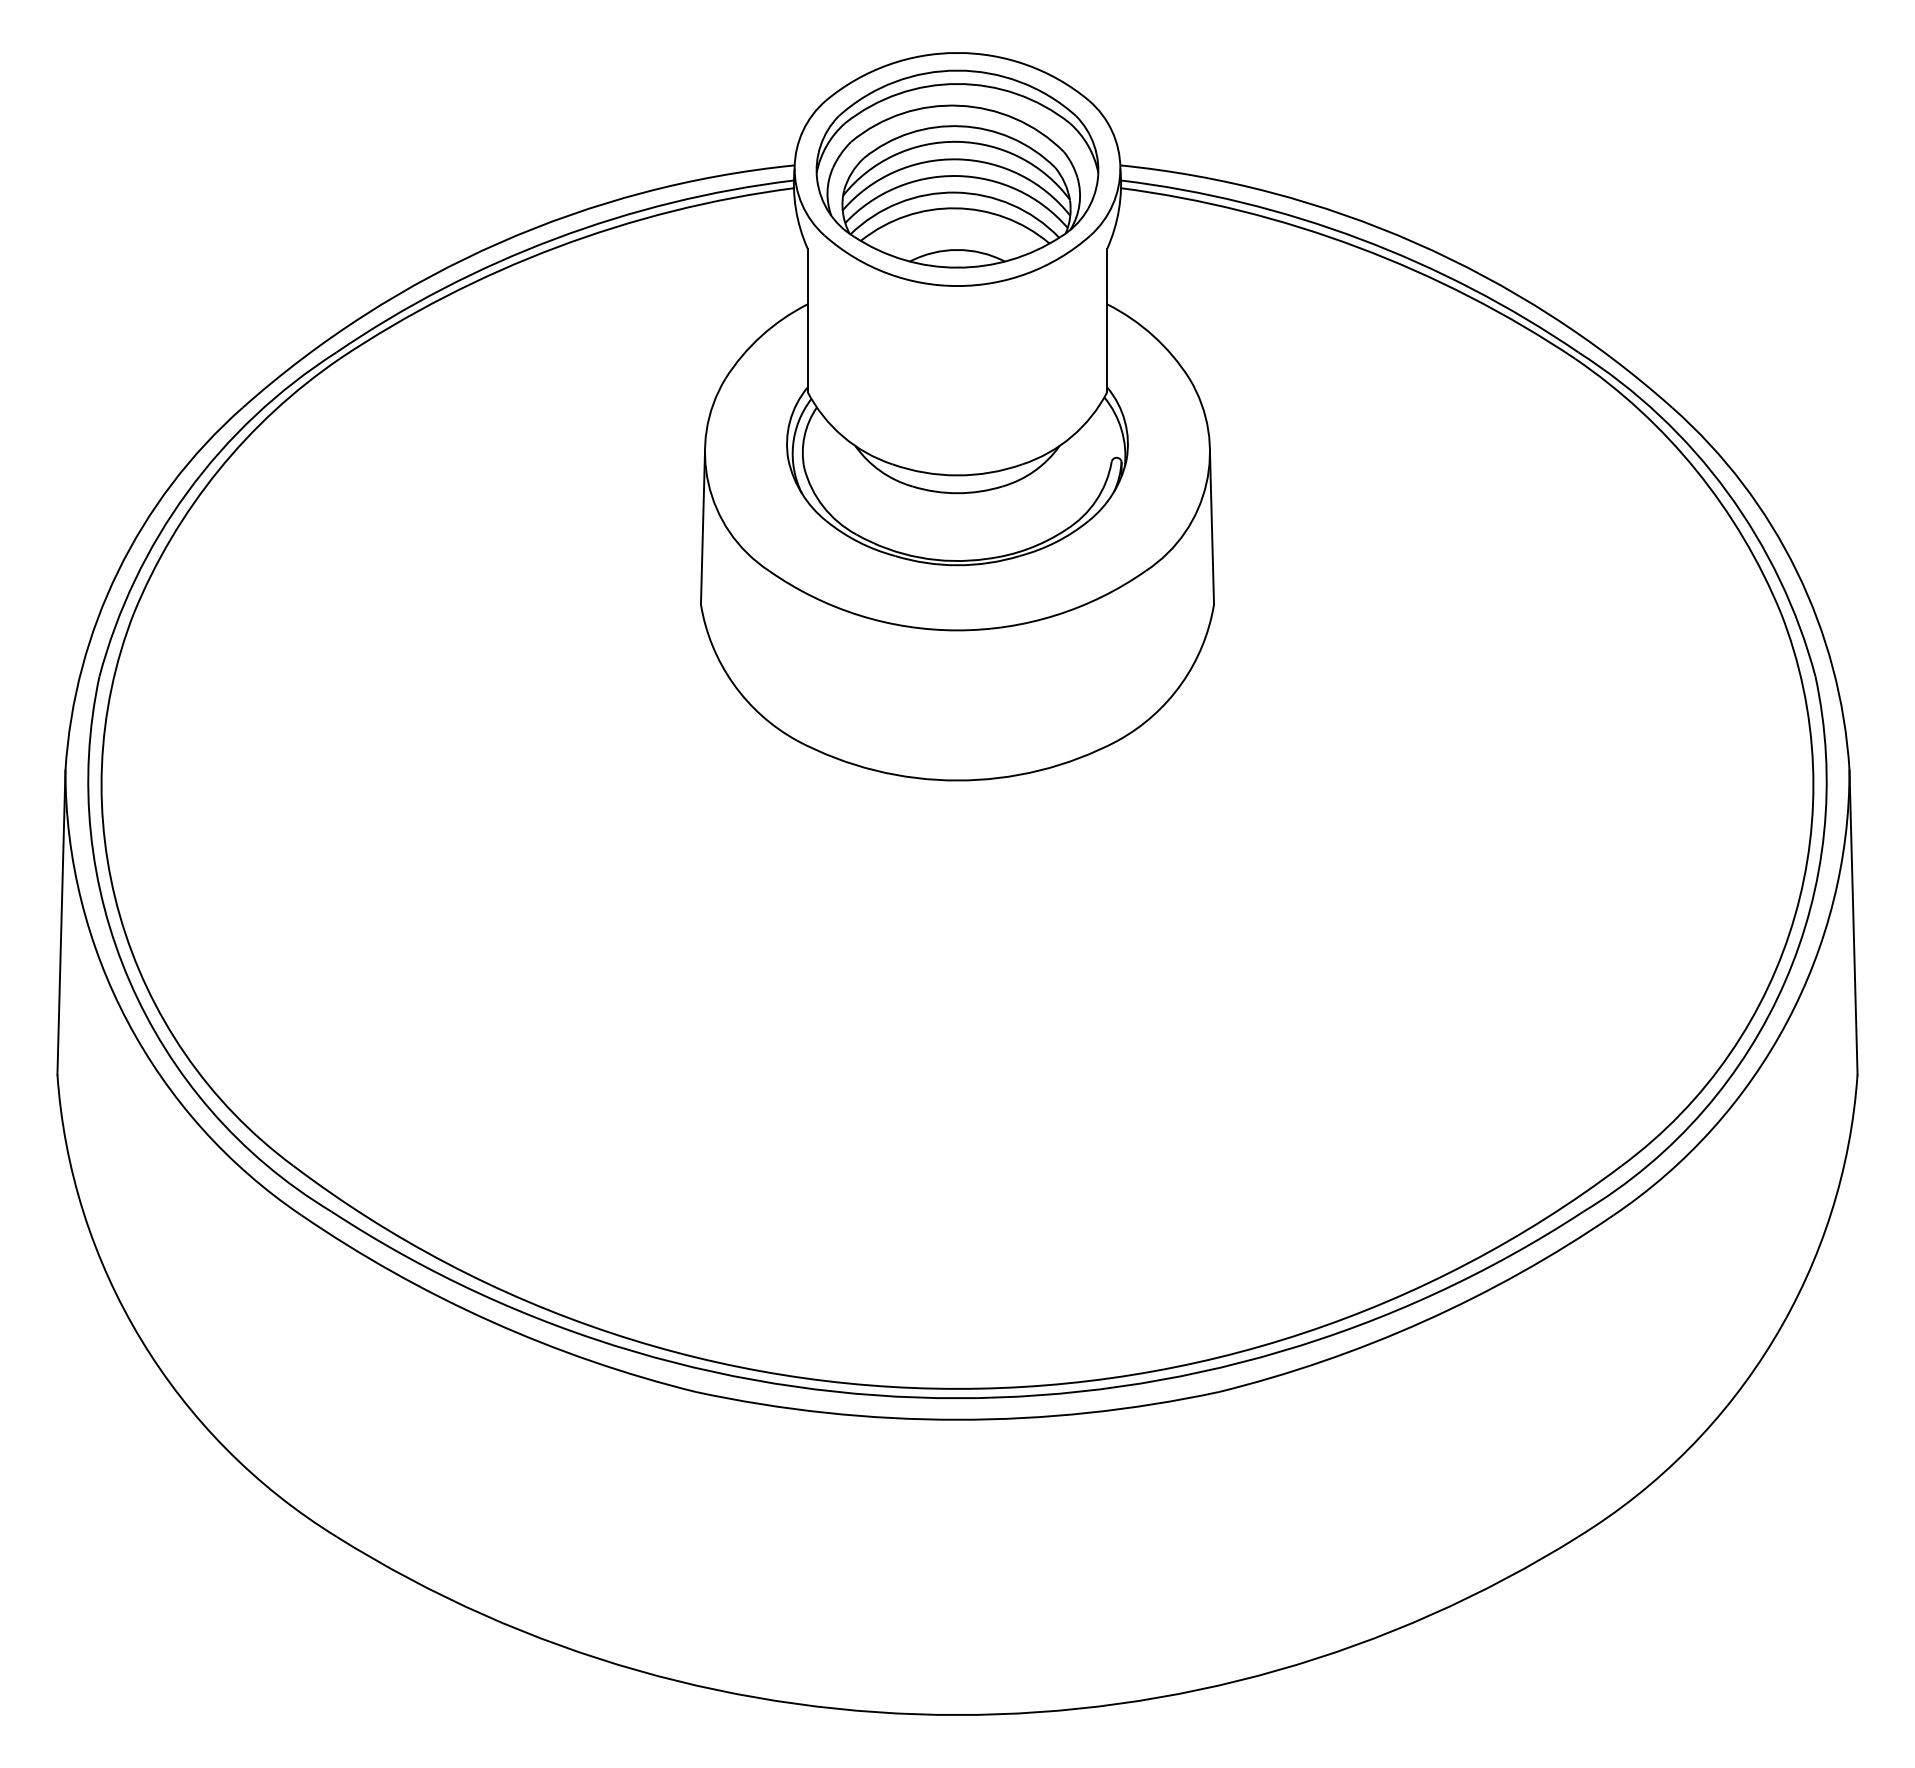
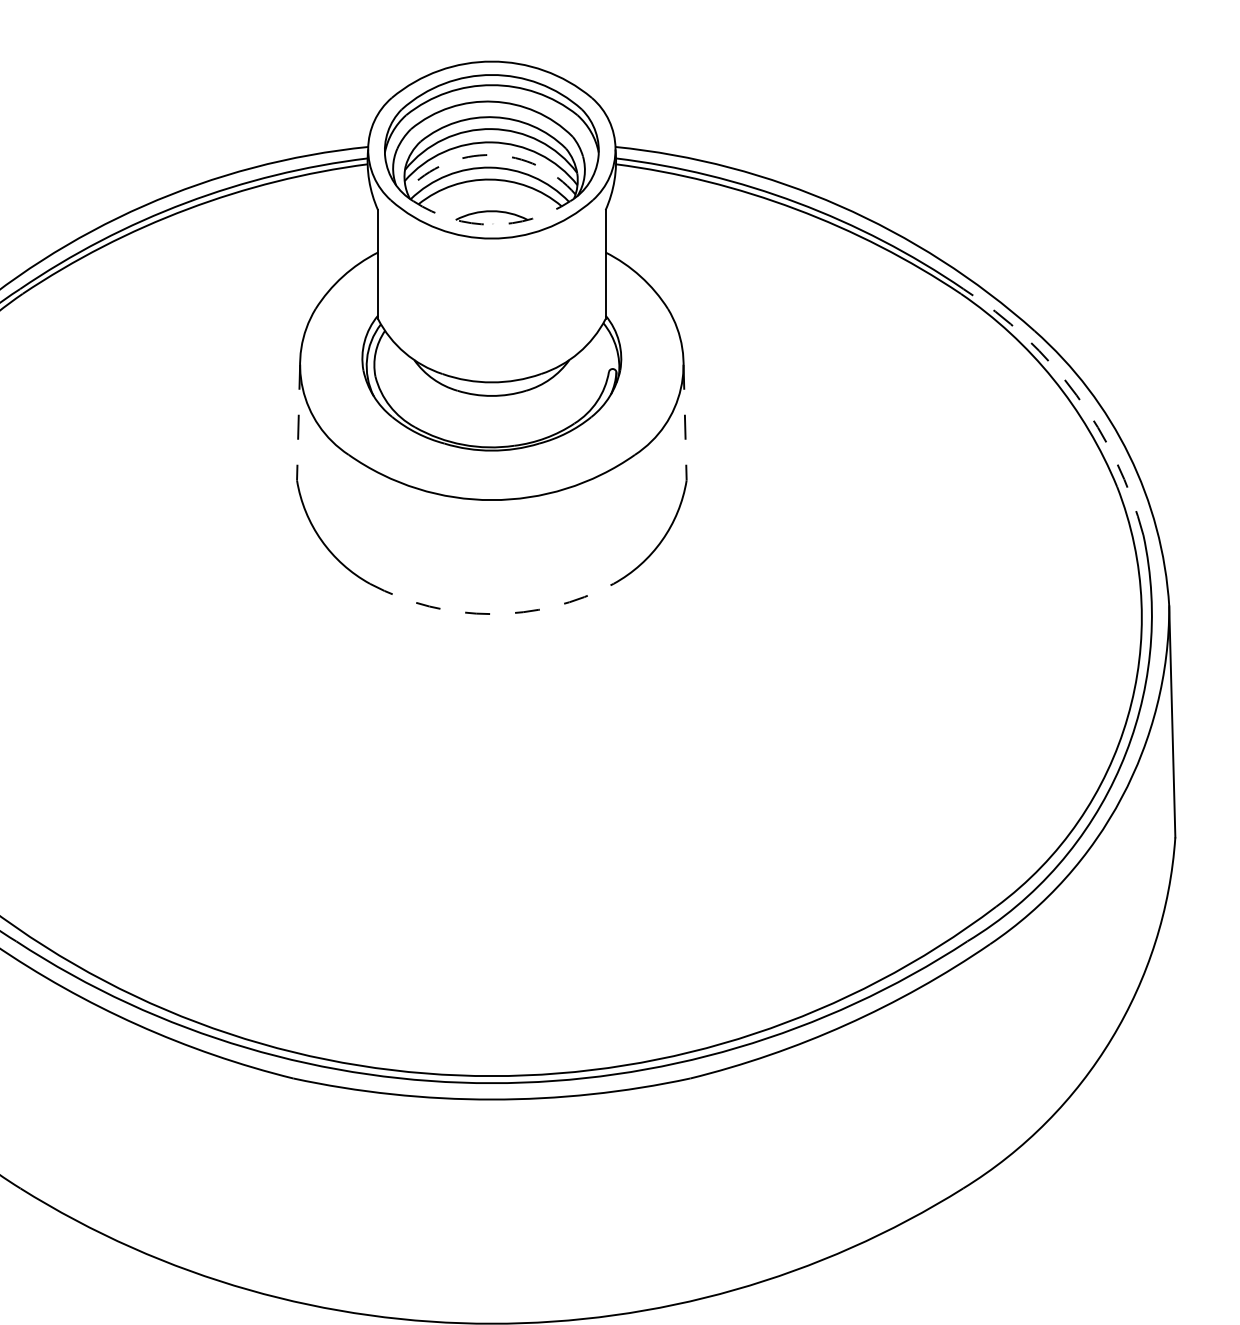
arc: (957, 176) -> (491, 155), solid -> dashed
arc: (957, 267) -> (491, 224), solid -> dashed
arc: (1727, 492) -> (1076, 395), solid -> dashed
line: (702, 528) -> (298, 422), solid -> dashed
line: (1212, 528) -> (685, 422), solid -> dashed
arc: (957, 780) -> (491, 614), solid -> dashed

